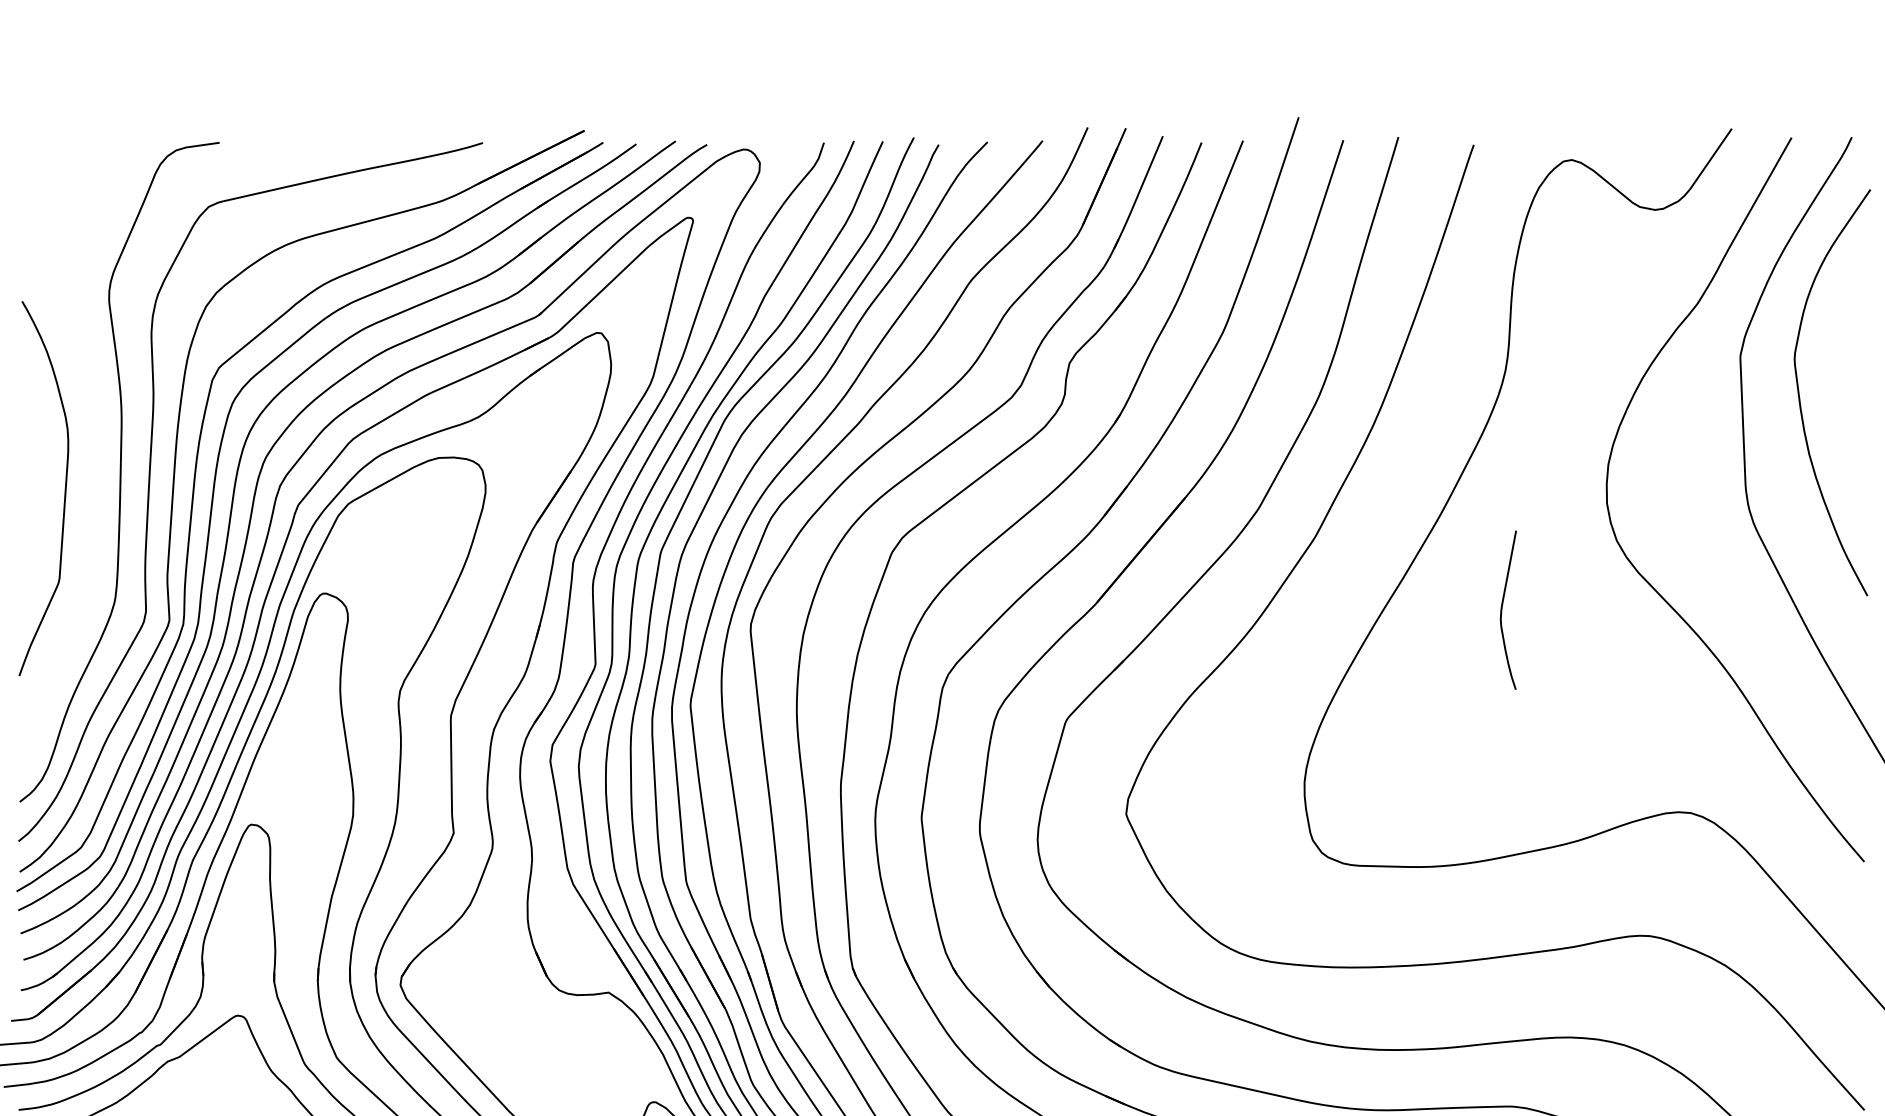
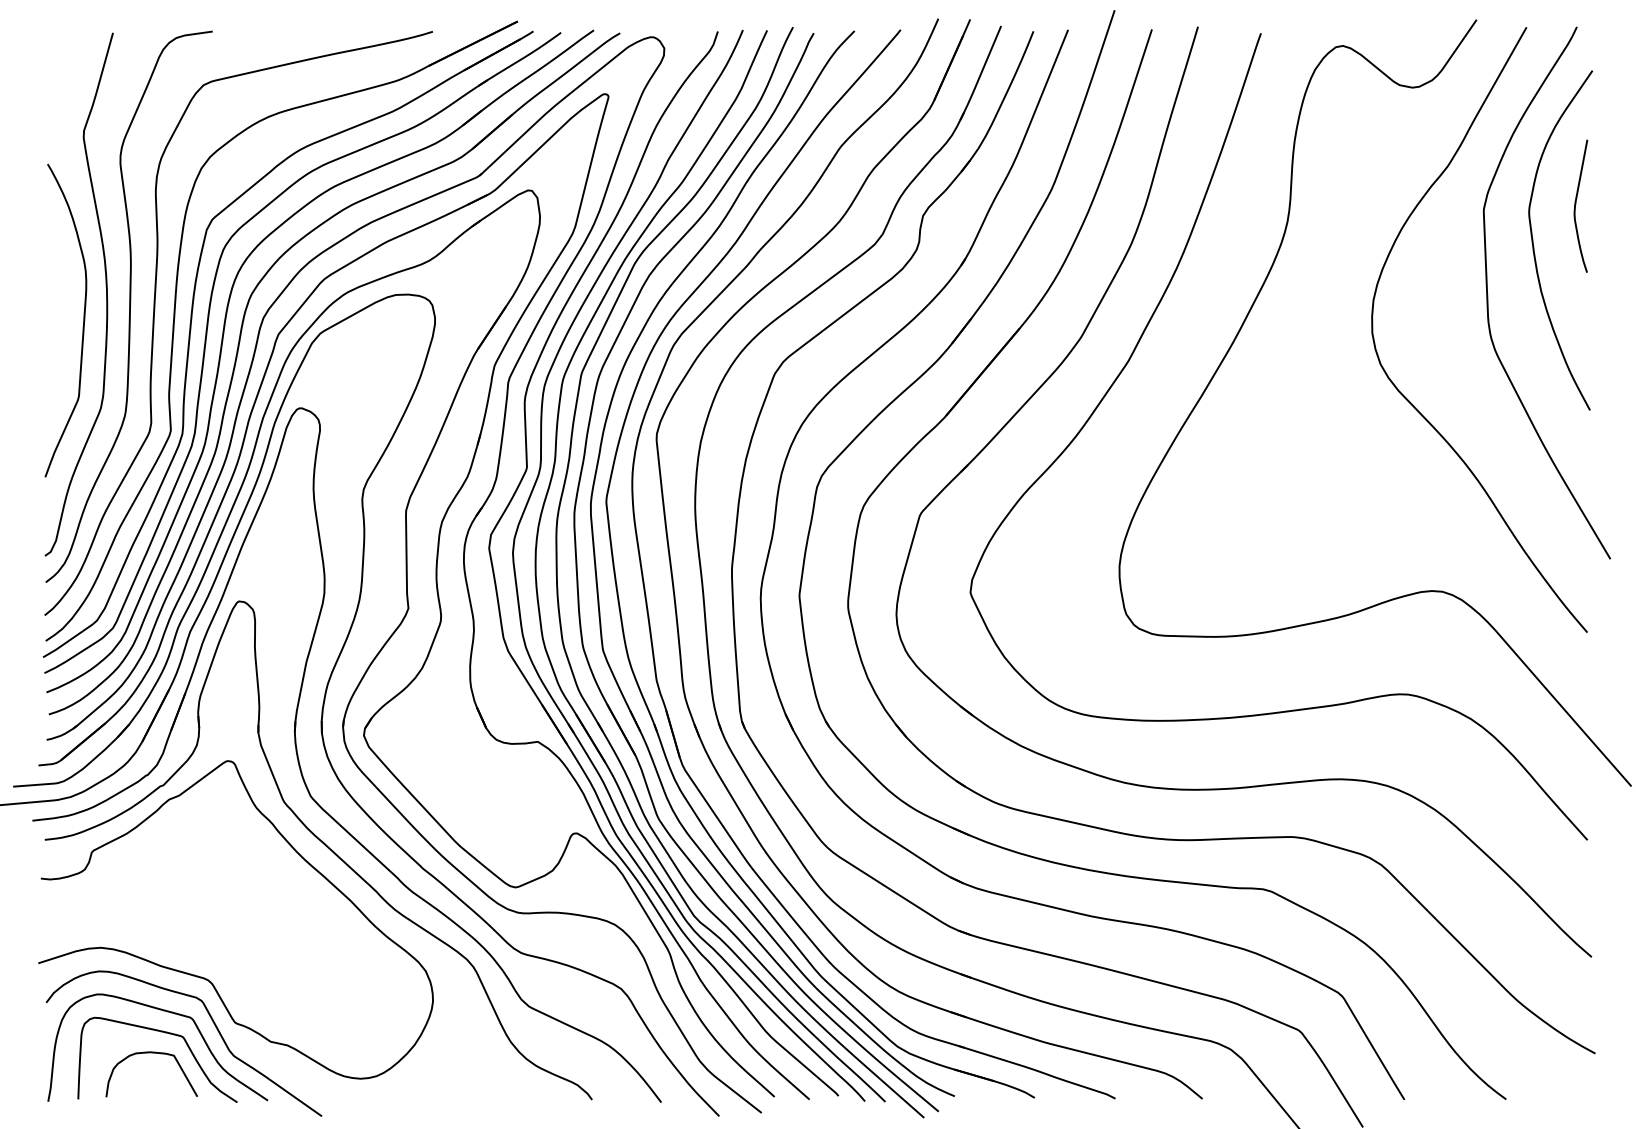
curve: (92, 457) -> (106, 294), added
curve: (1503, 608) -> (1576, 204), moved

